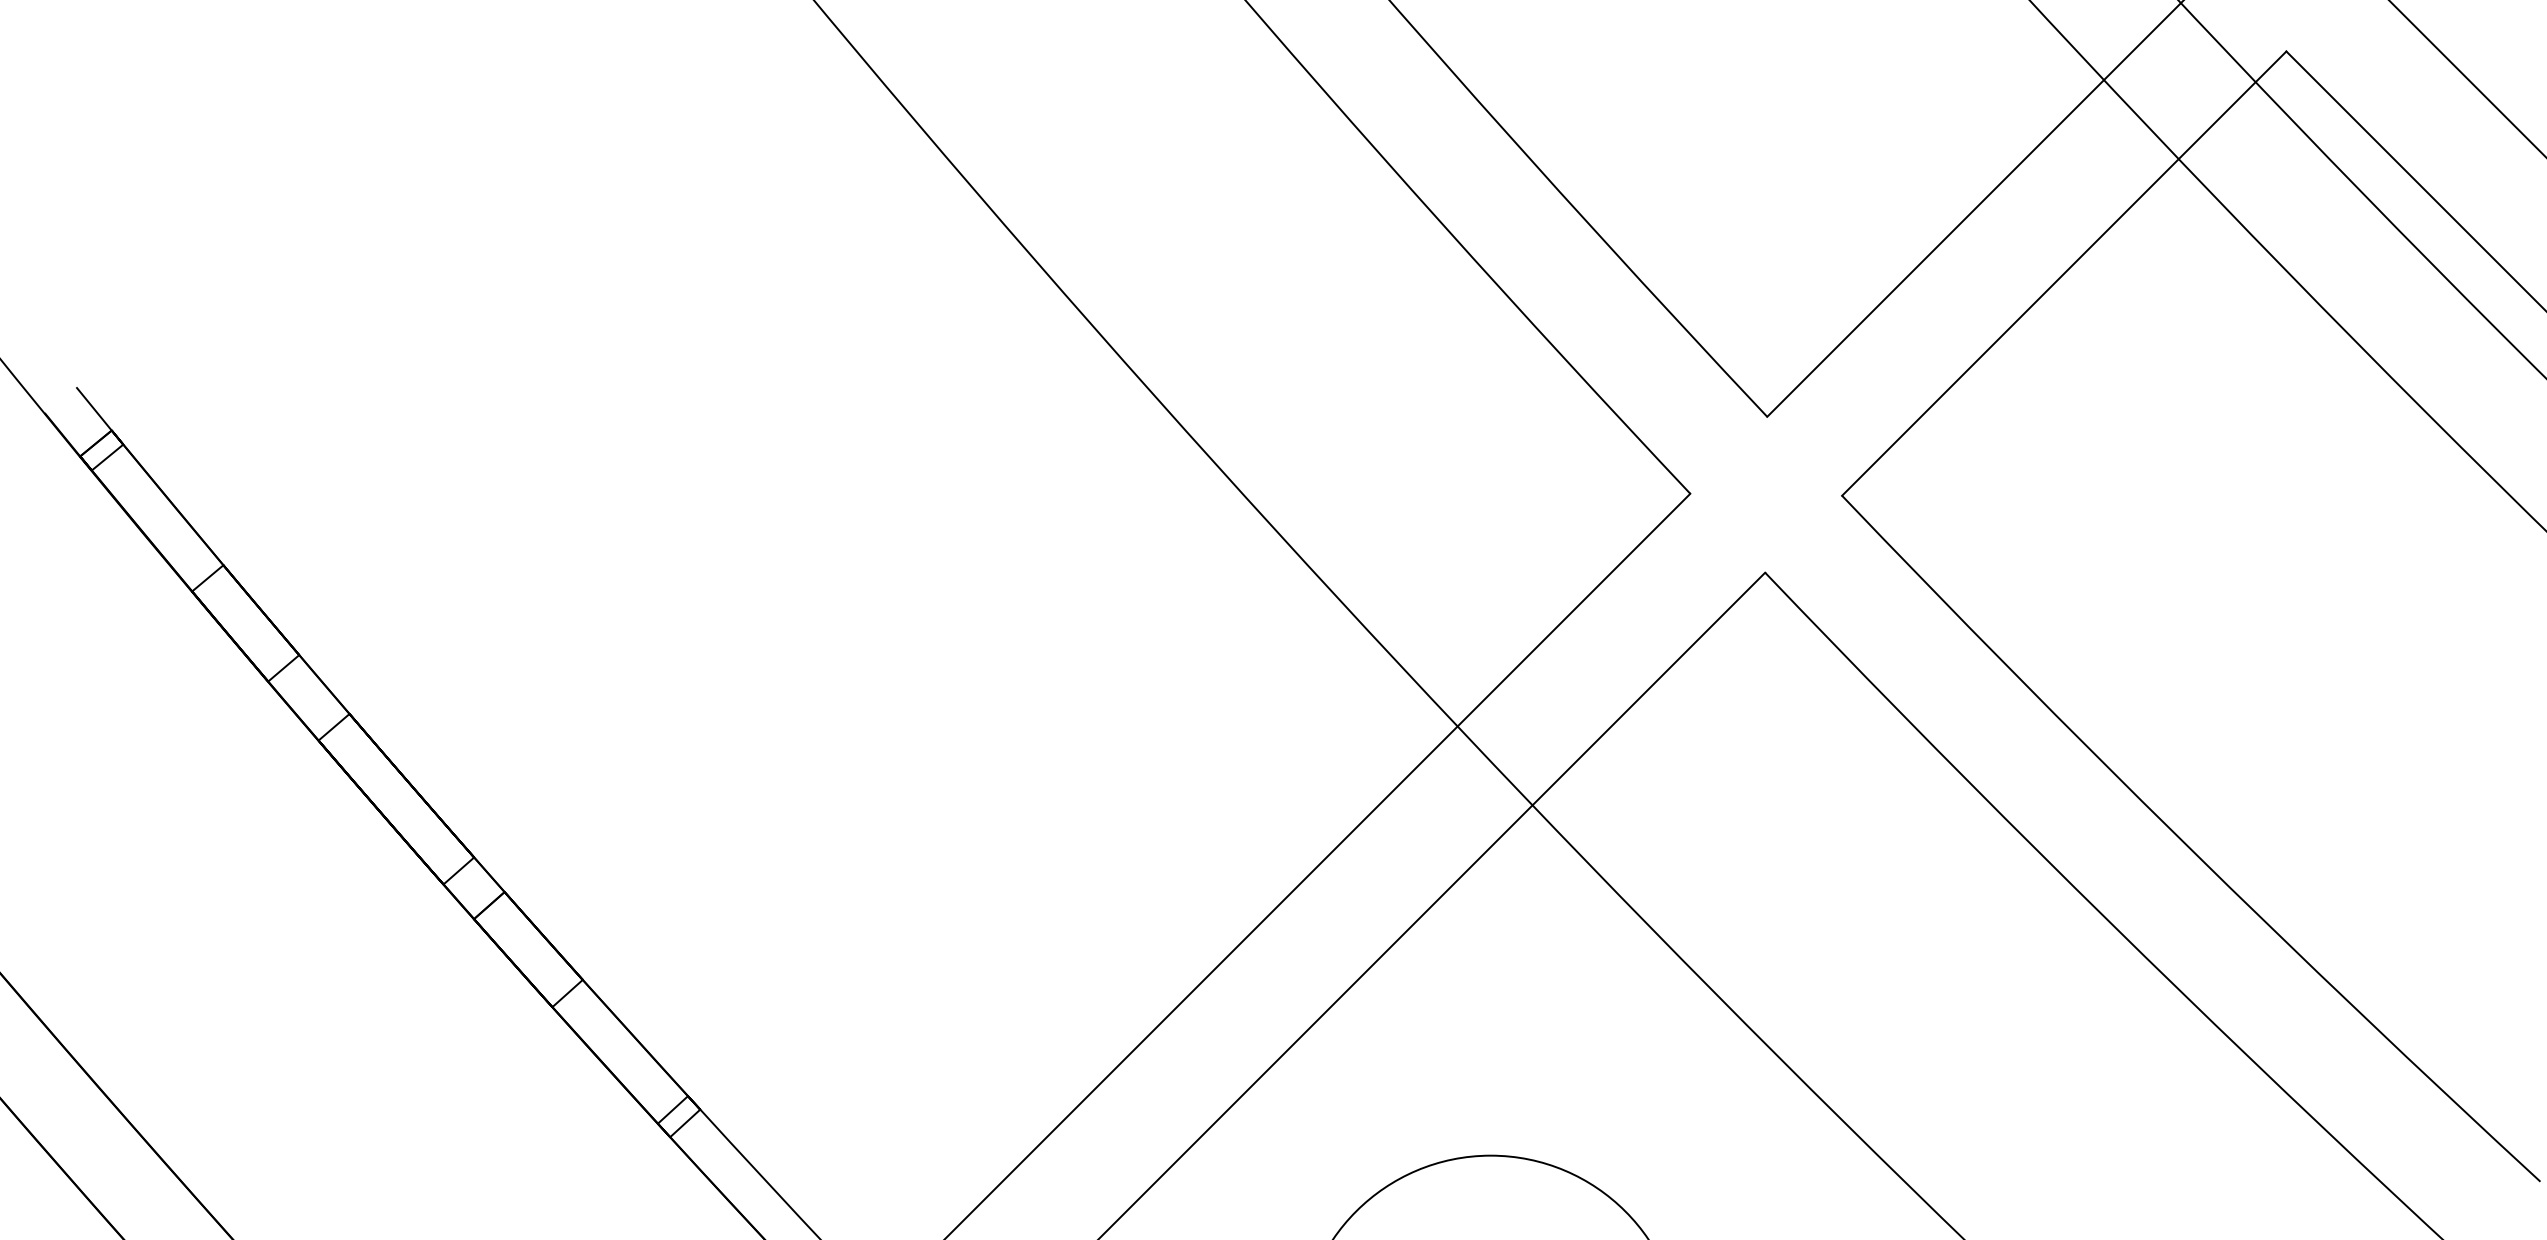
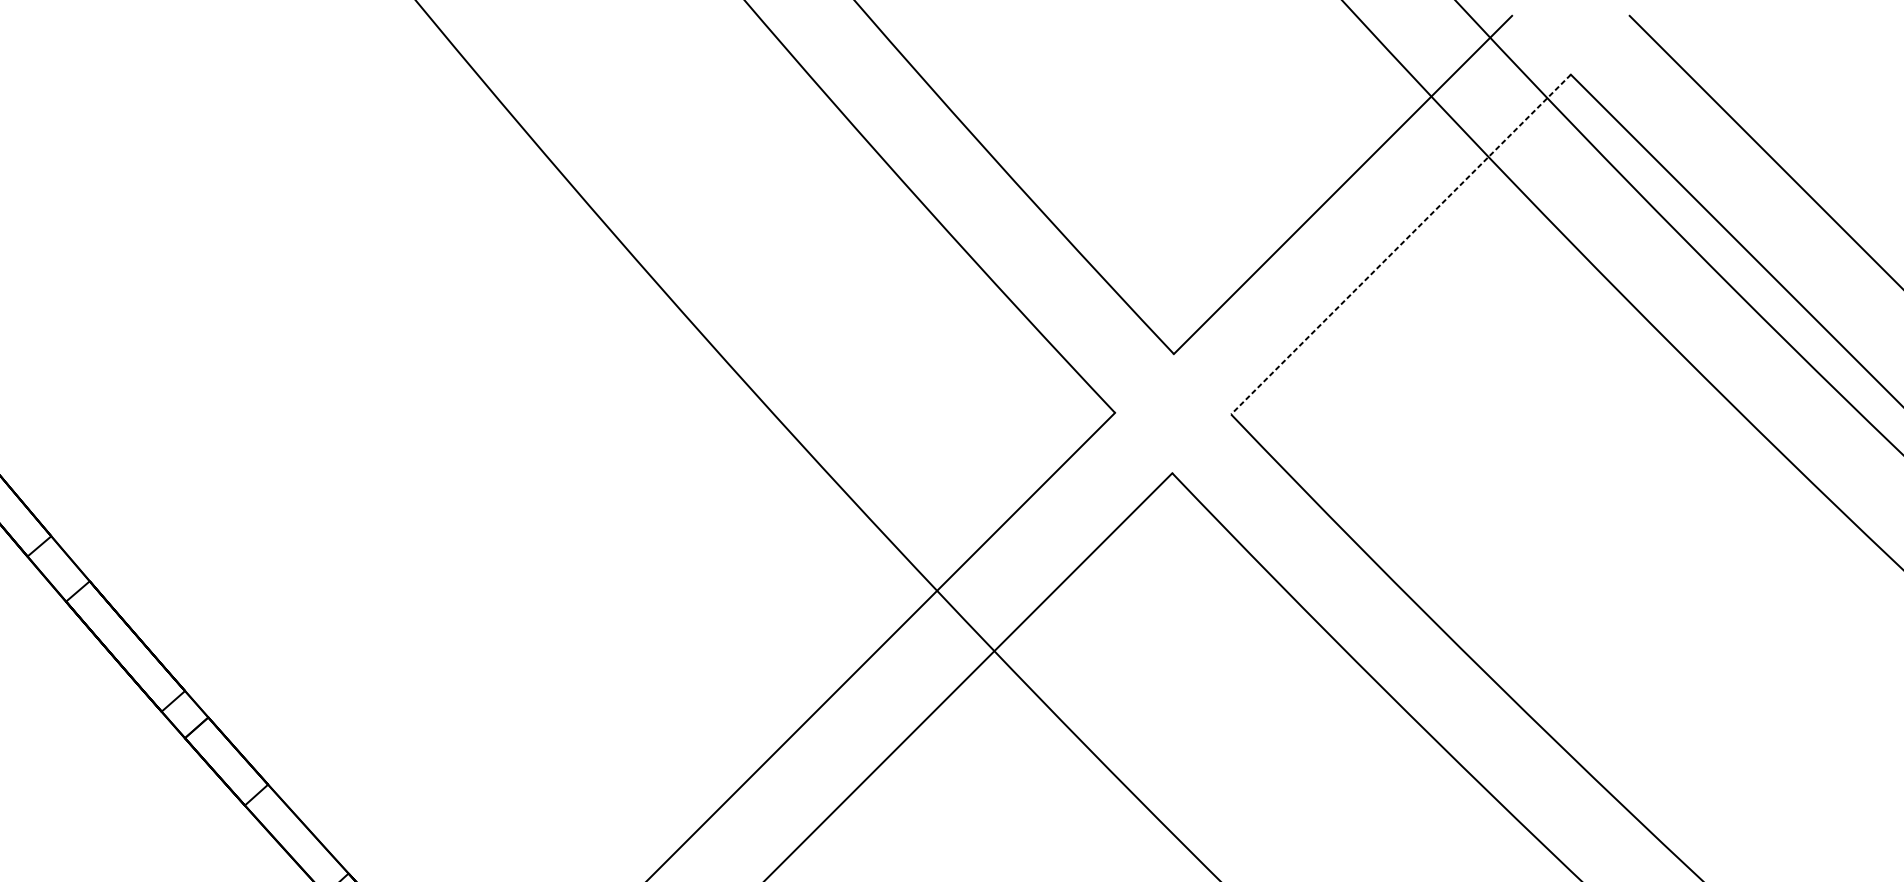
line: (2063, 274) -> (1400, 245), solid -> dashed

